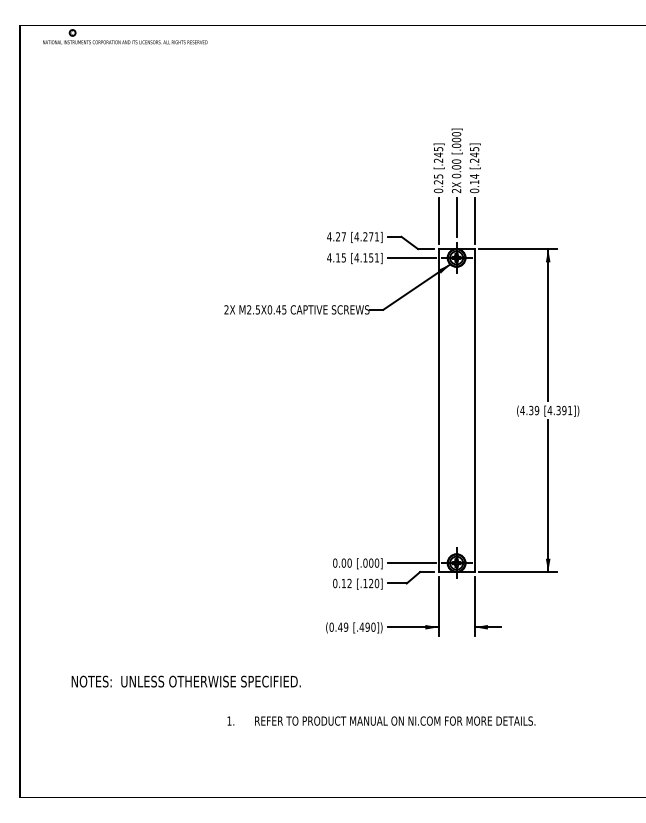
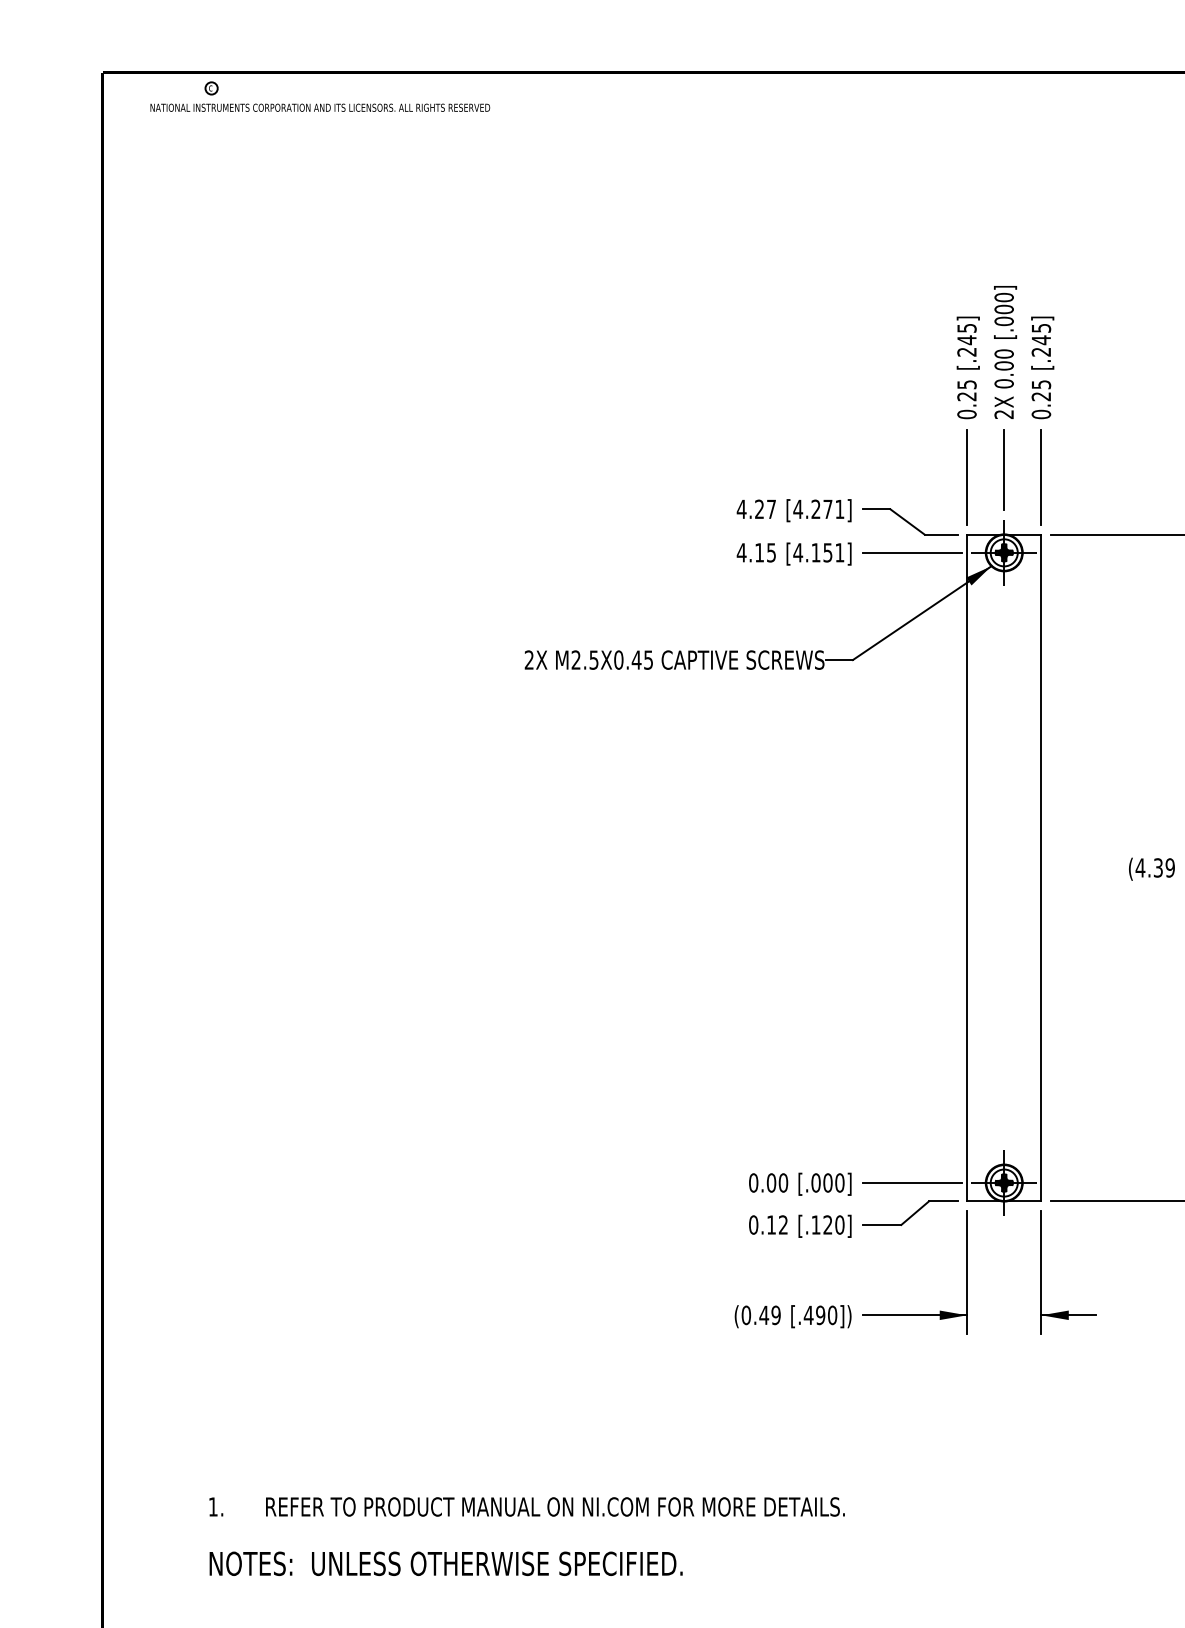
text: (474, 179) -> (1041, 390), 0.14 -> 0.25
text: (185, 681) -> (444, 1563), moved
text: (381, 720) -> (527, 1505), moved

